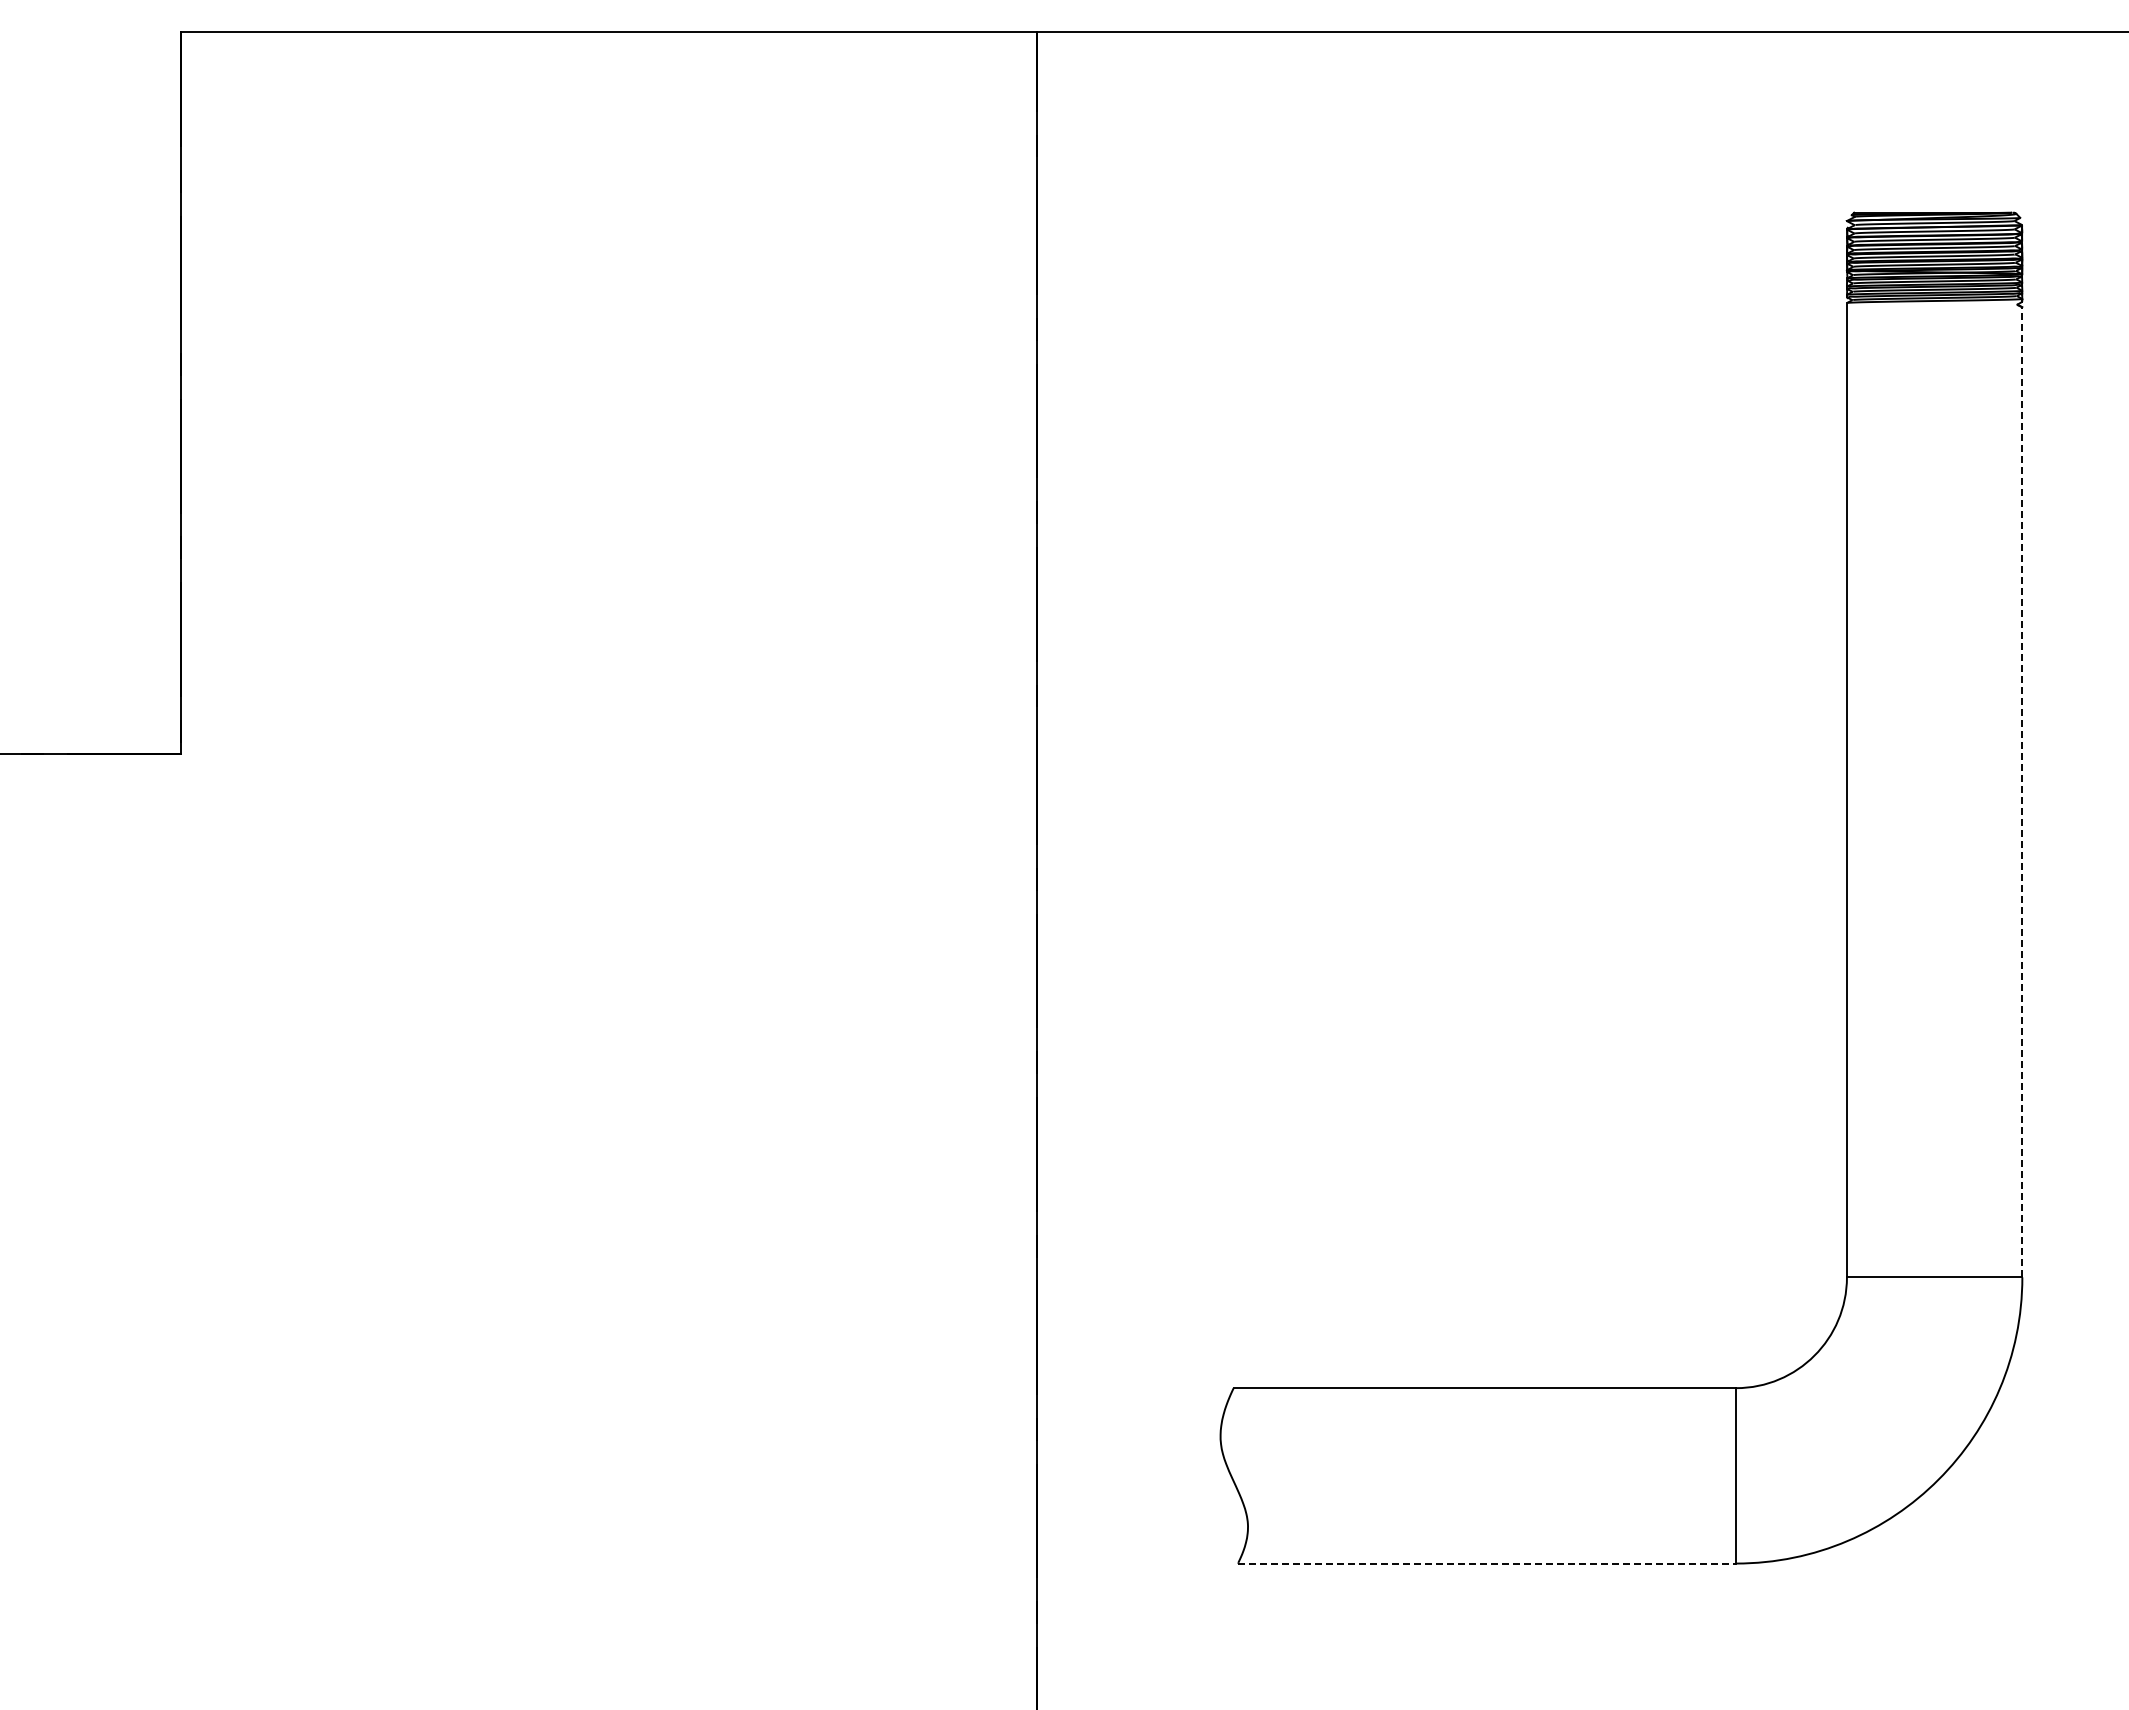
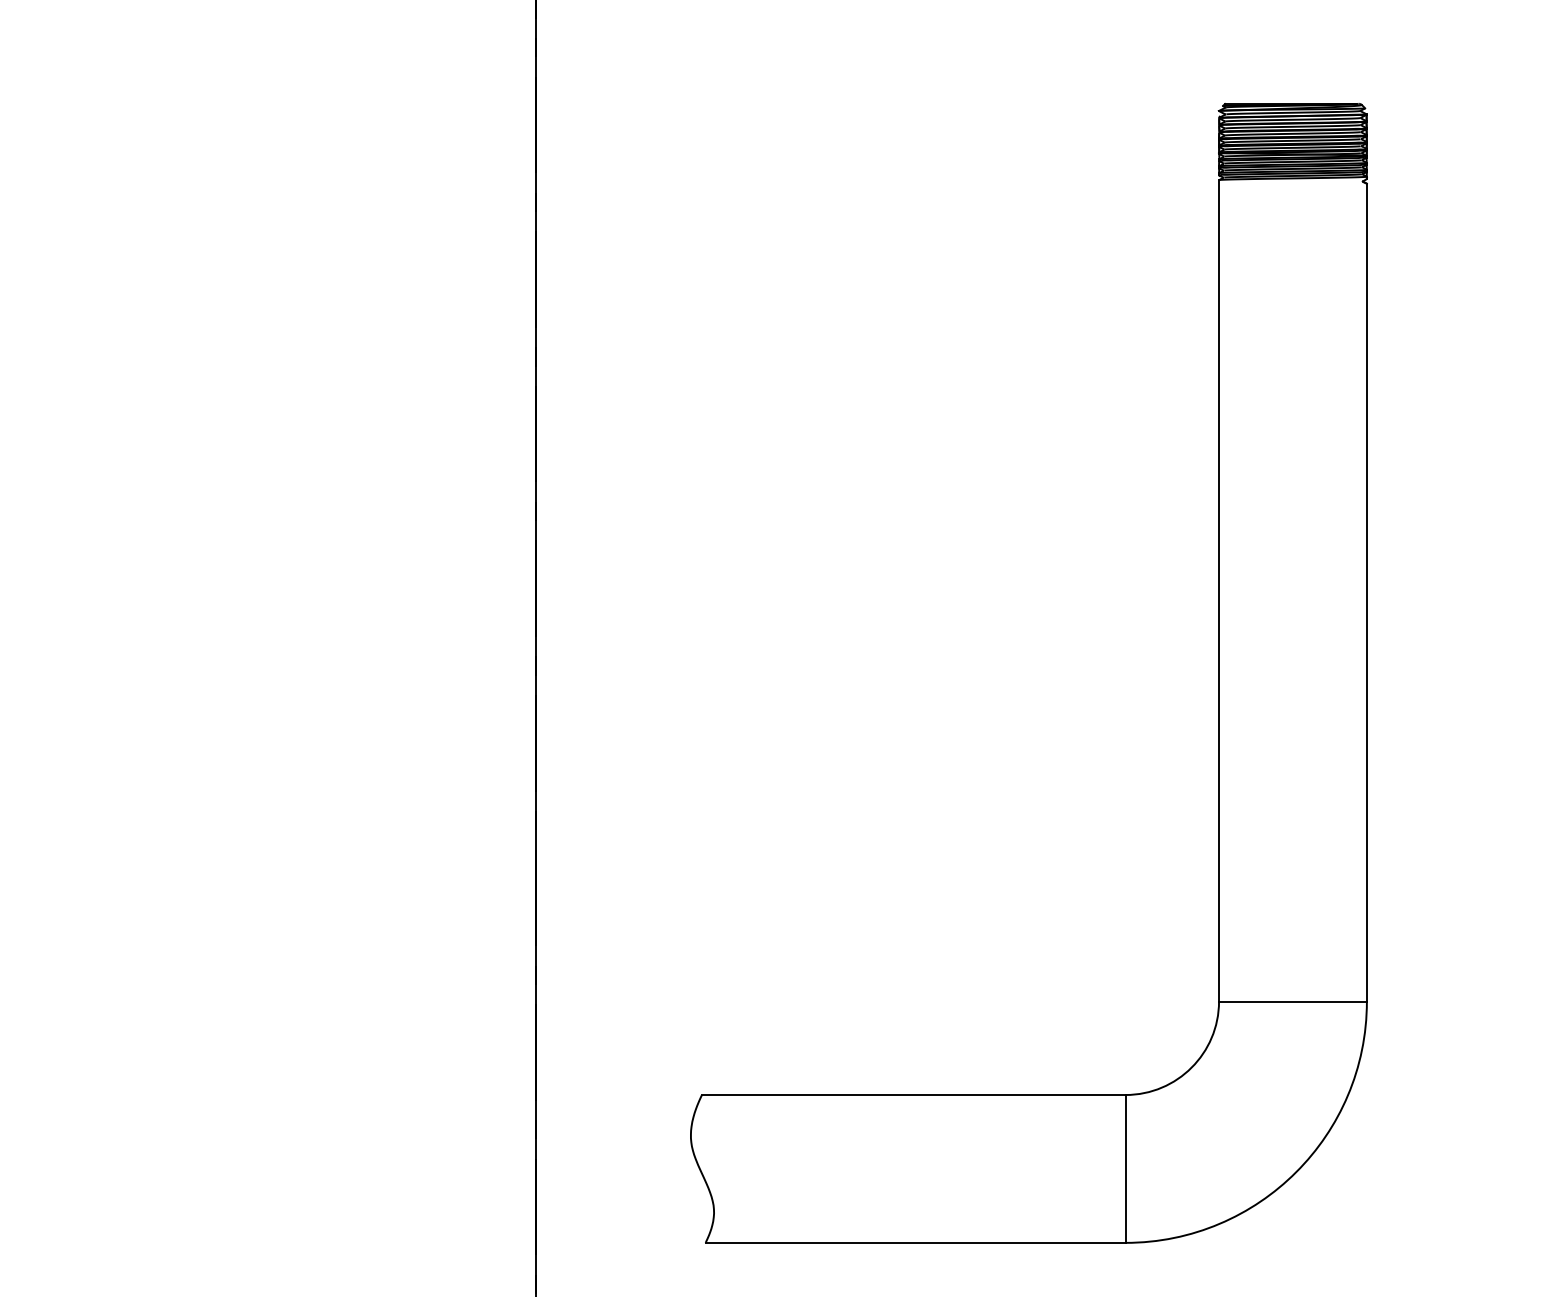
line: (2022, 791) -> (1367, 591), dashed -> solid
line: (1487, 1563) -> (915, 1242), dashed -> solid

